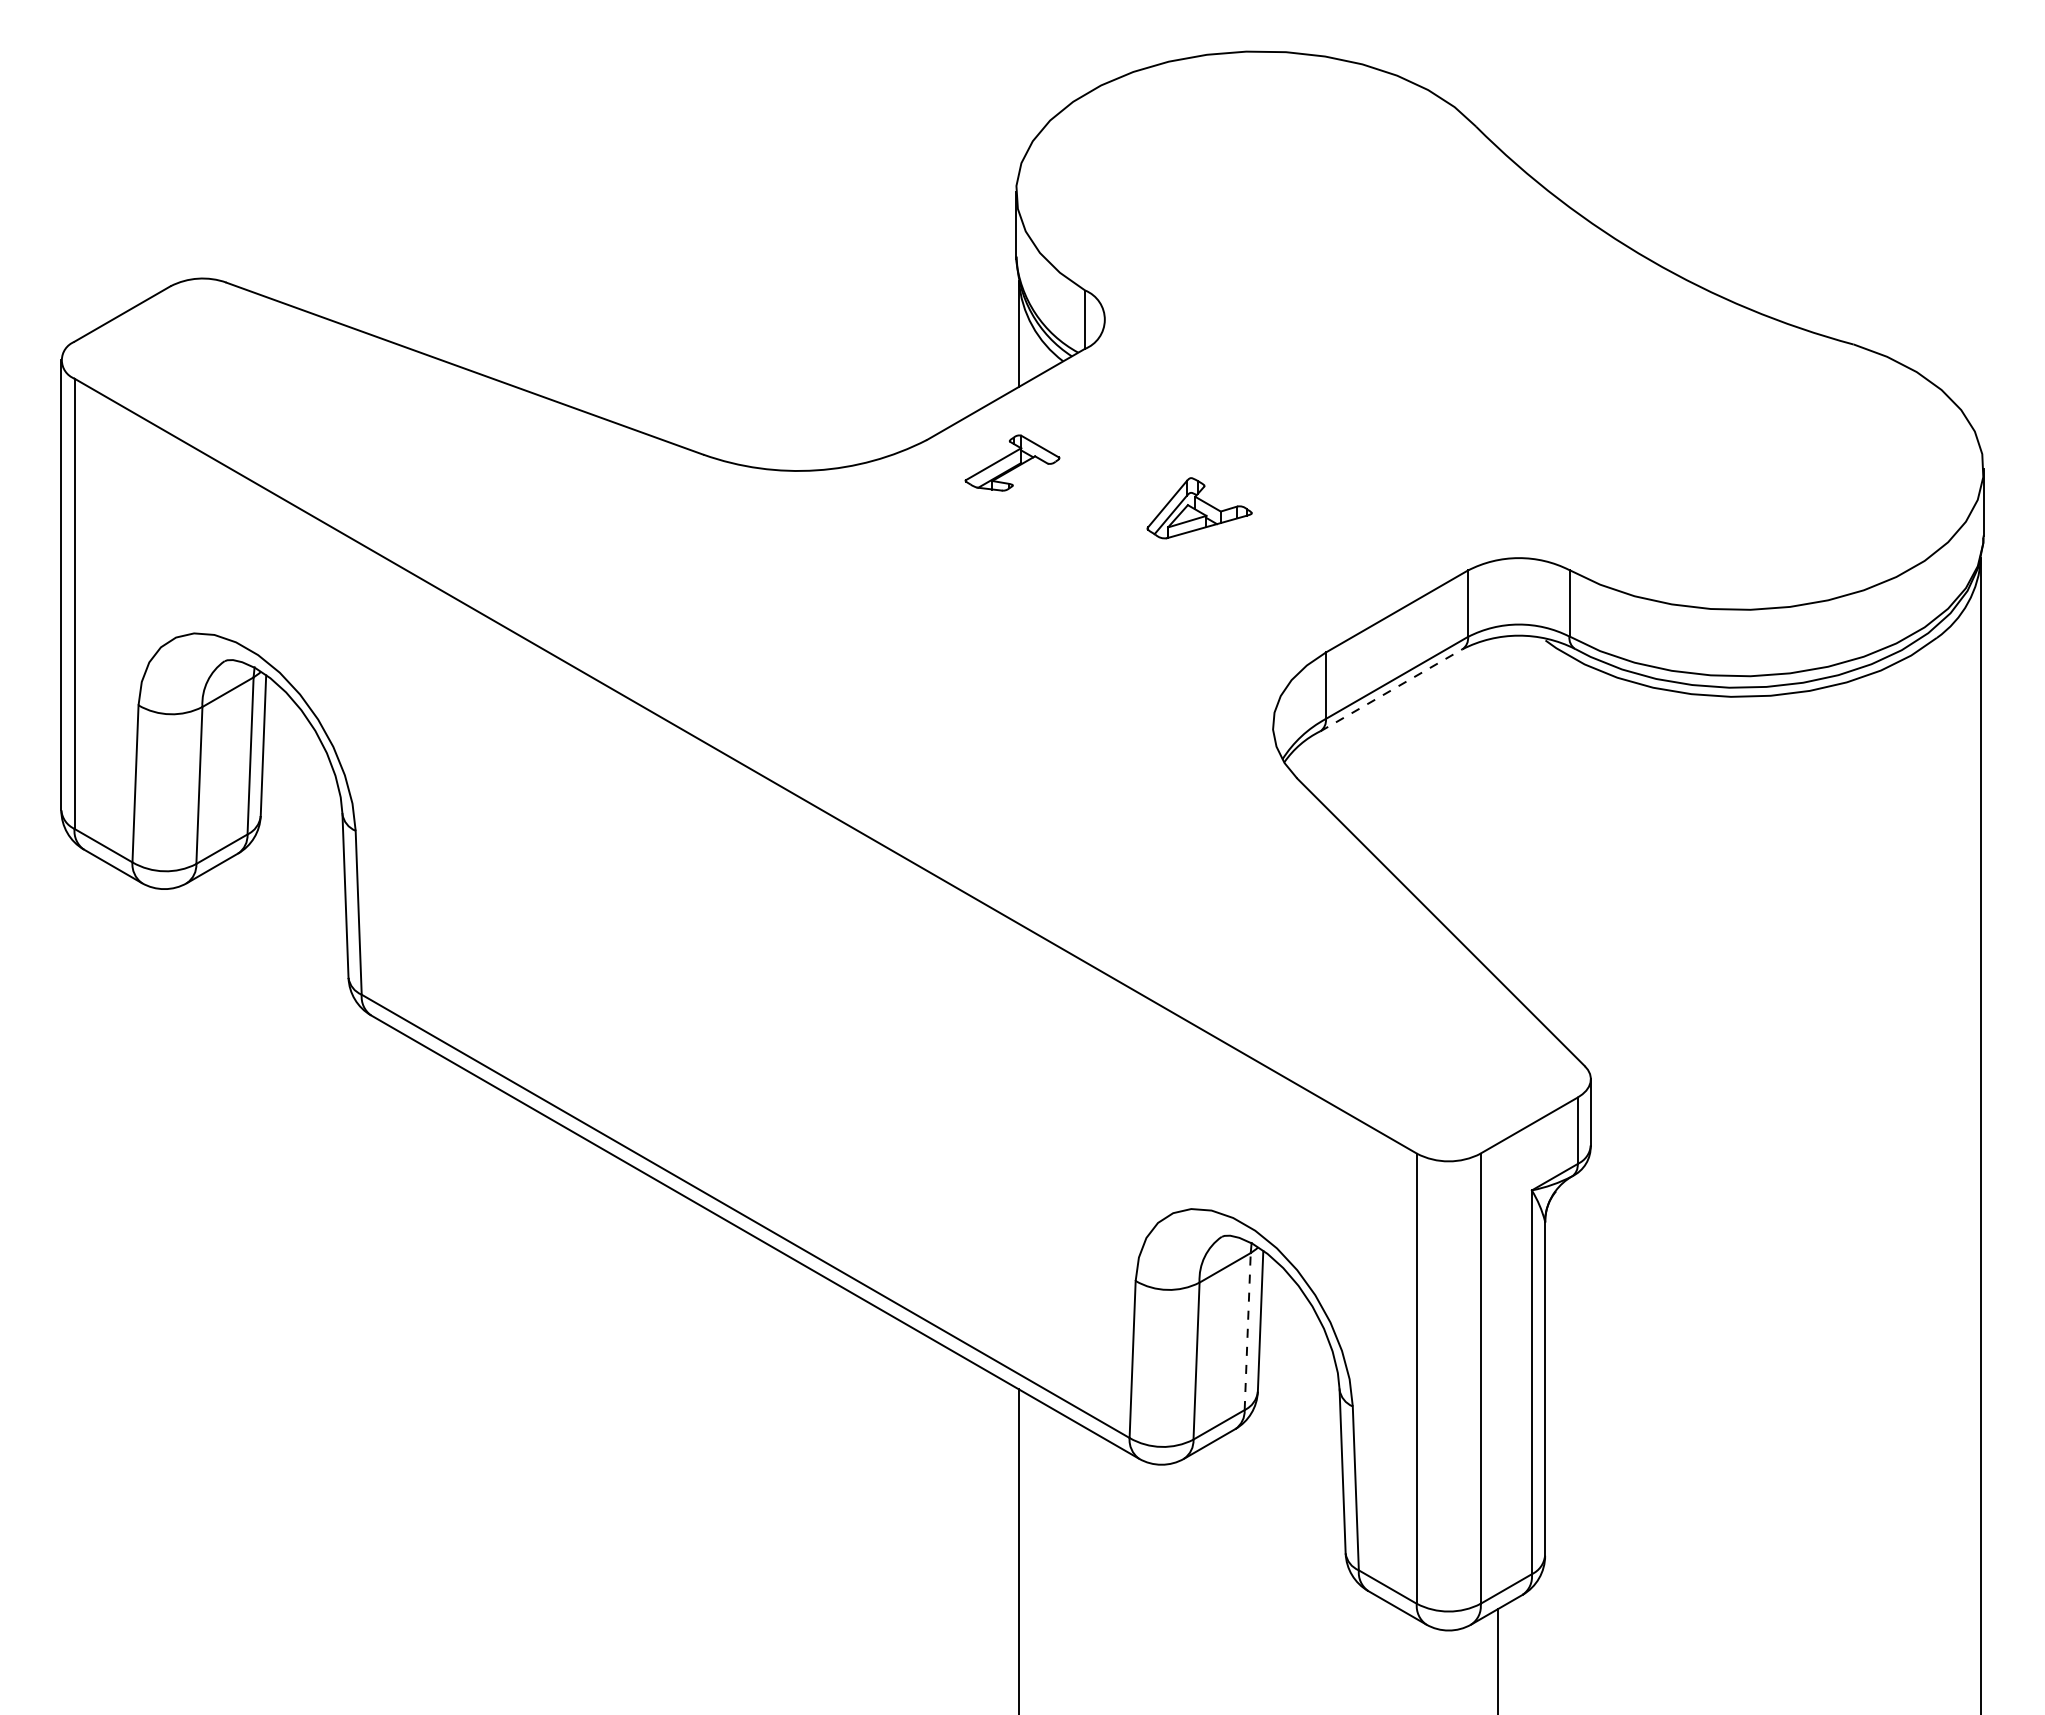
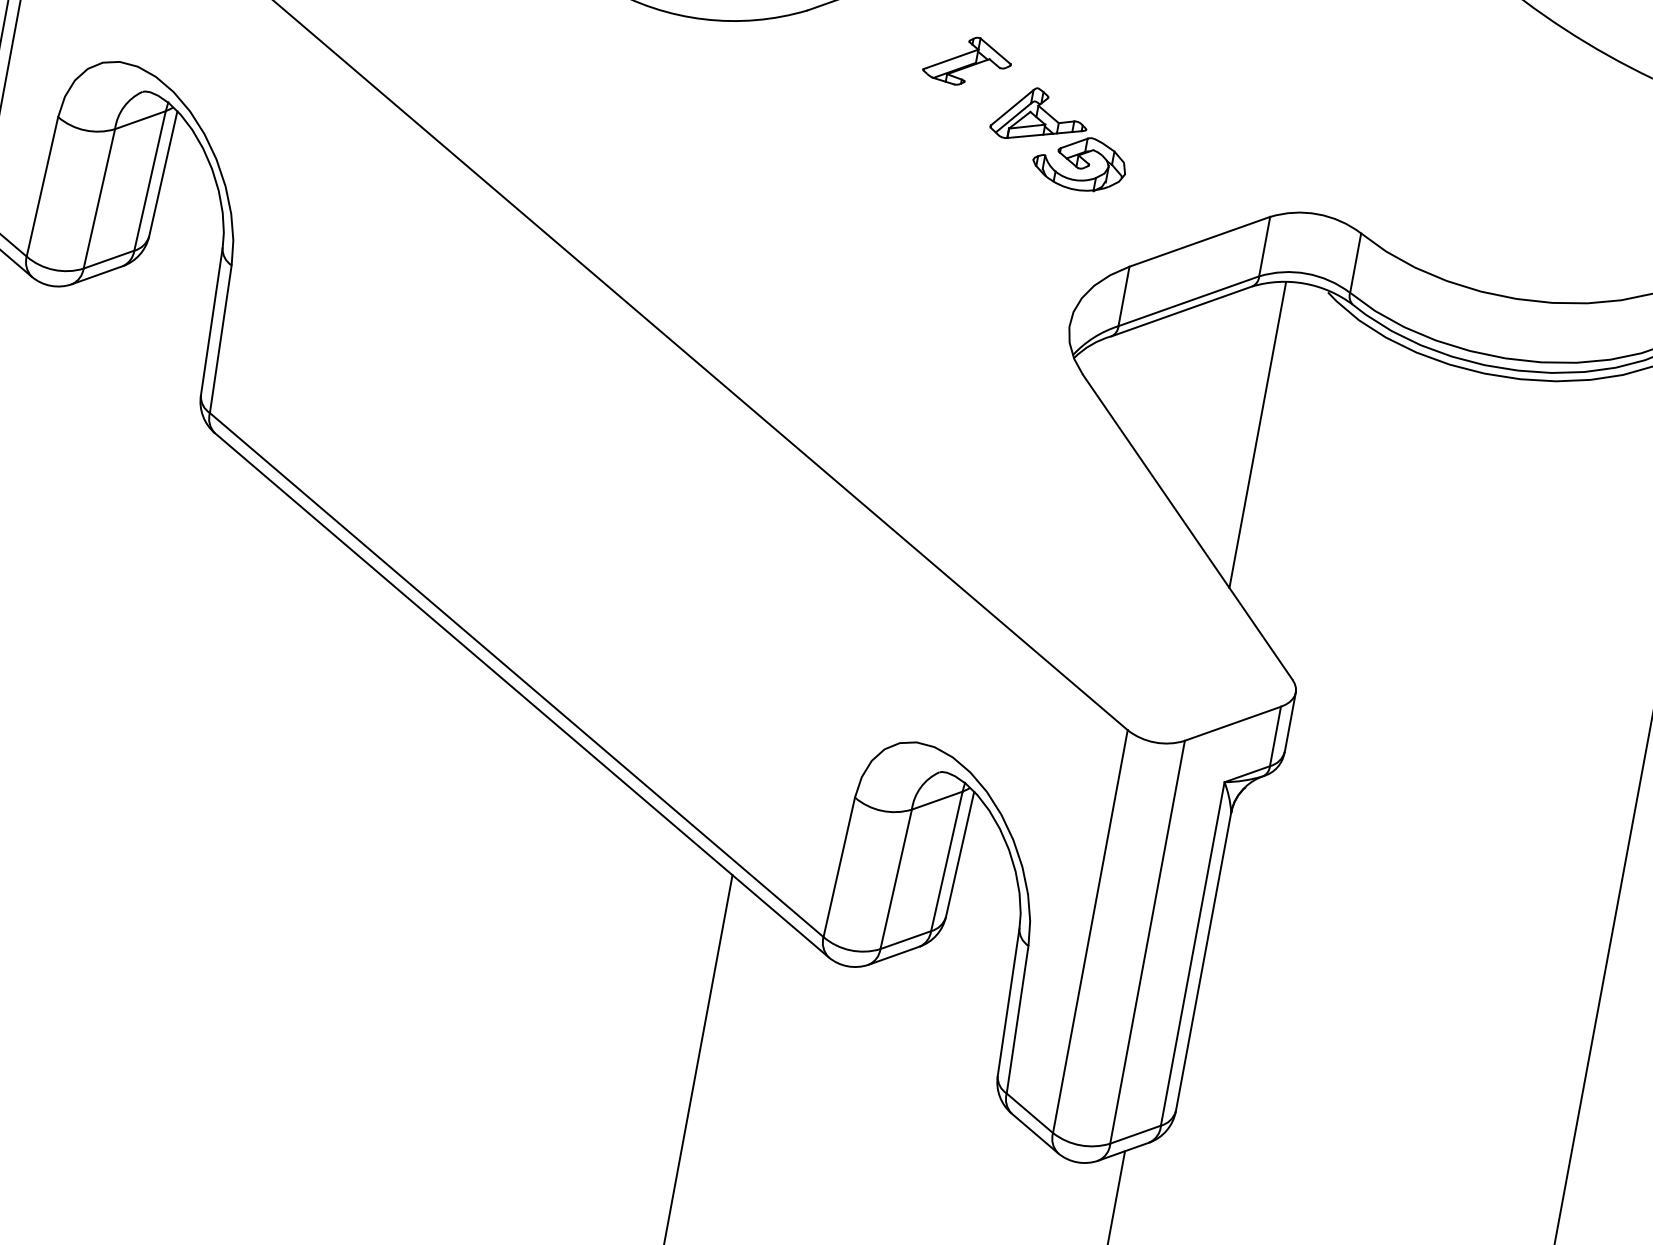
part: (1012, 462) -> (968, 60), moved
part: (1251, 550) -> (1079, 163), added
line: (1391, 690) -> (1181, 311), dashed -> solid
line: (1498, 808) -> (1258, 434), added
line: (1247, 1331) -> (946, 861), dashed -> solid

